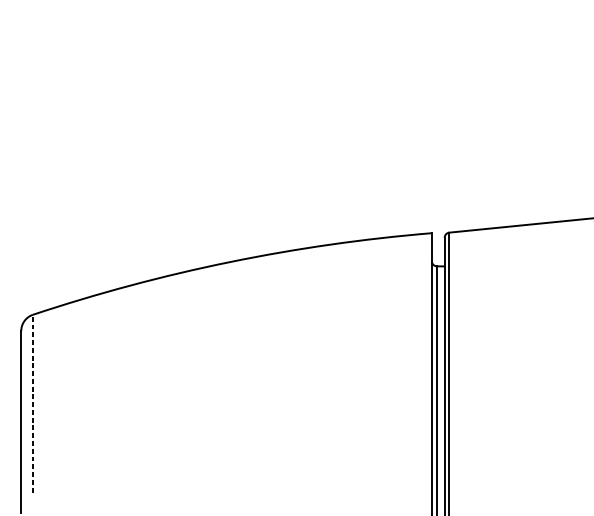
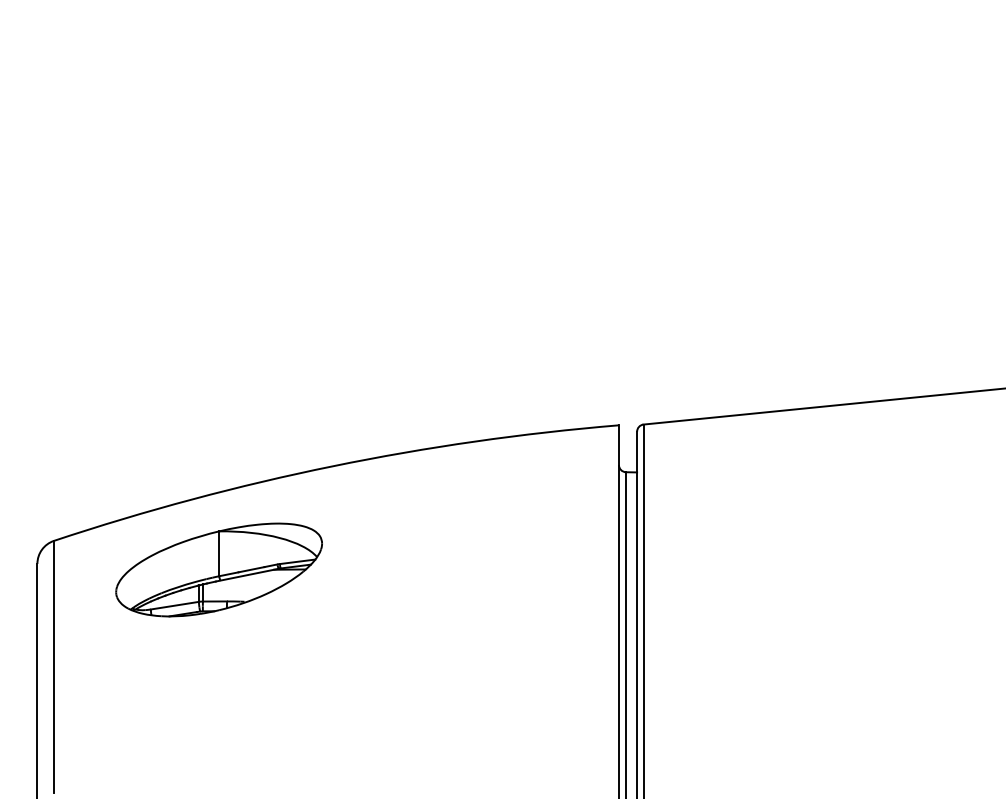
part: (149, 335) -> (218, 569), added
line: (33, 403) -> (54, 666), dashed -> solid

